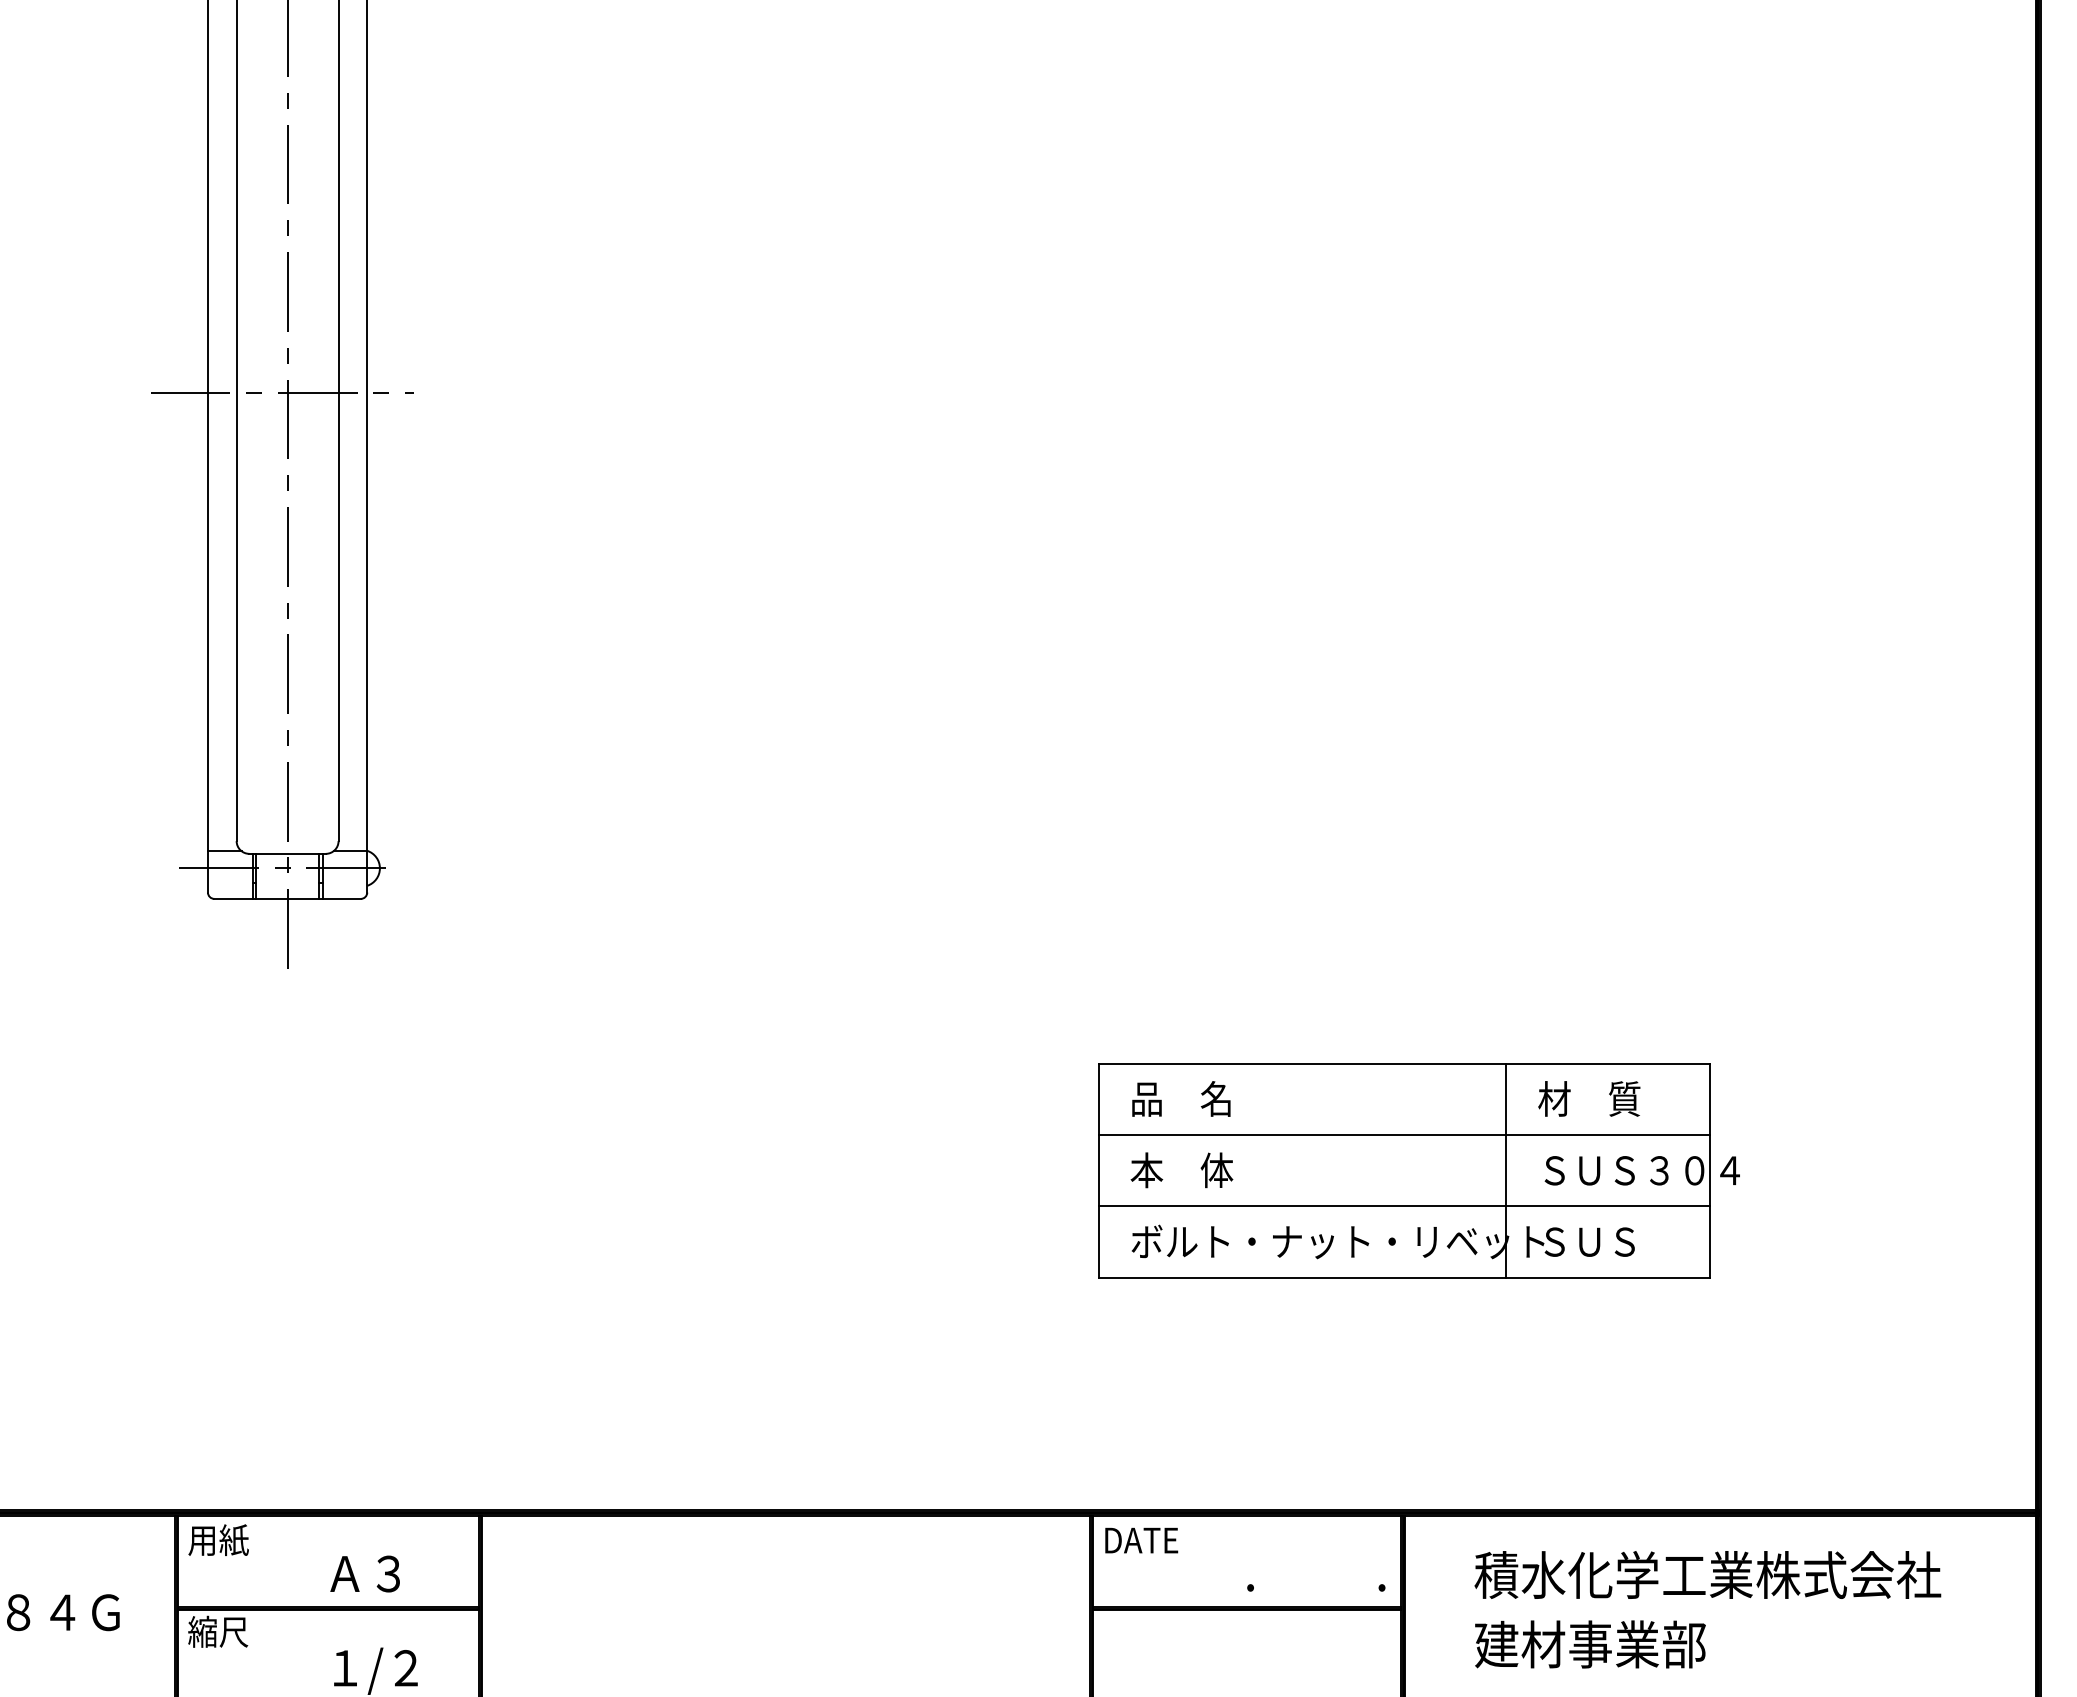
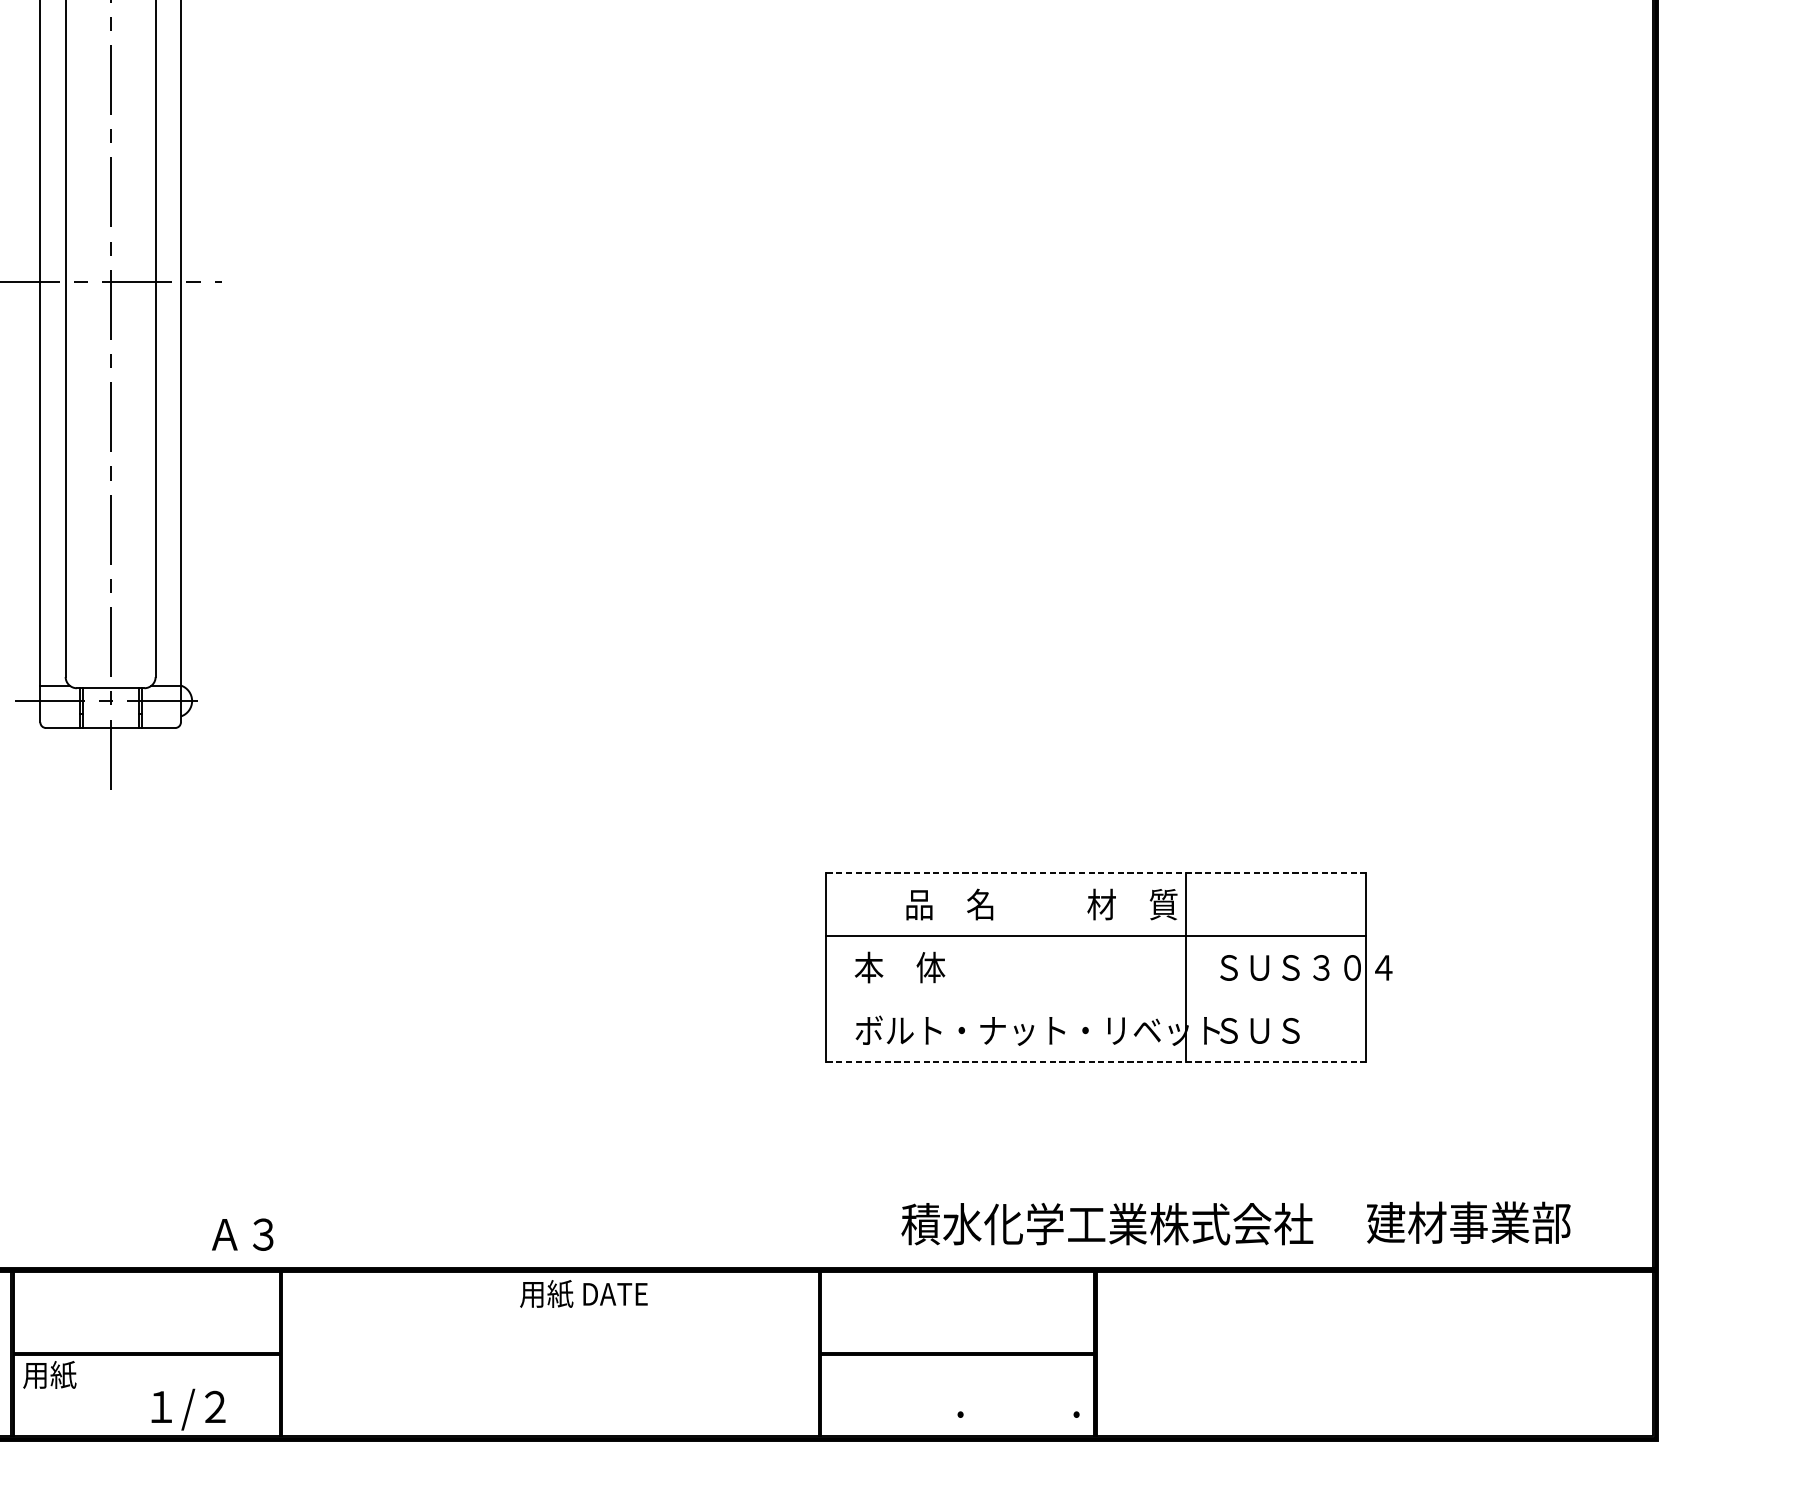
line: (1404, 1063) -> (1096, 873), solid -> dashed
text: (1181, 1098) -> (949, 904), moved
text: (1589, 1098) -> (1132, 904), moved
line: (1404, 1206) -> (1096, 999), removed
line: (1404, 1277) -> (1096, 1062), solid -> dashed
text: (218, 1539) -> (546, 1293), moved
text: (1141, 1540) -> (615, 1294), moved
text: (364, 1573) -> (242, 1234), moved
text: (1707, 1574) -> (1107, 1223), moved
text: (1316, 1587) -> (1018, 1414), moved
text: (218, 1631) -> (49, 1374), 縮尺 -> 用紙
text: (1590, 1644) -> (1468, 1222), moved

